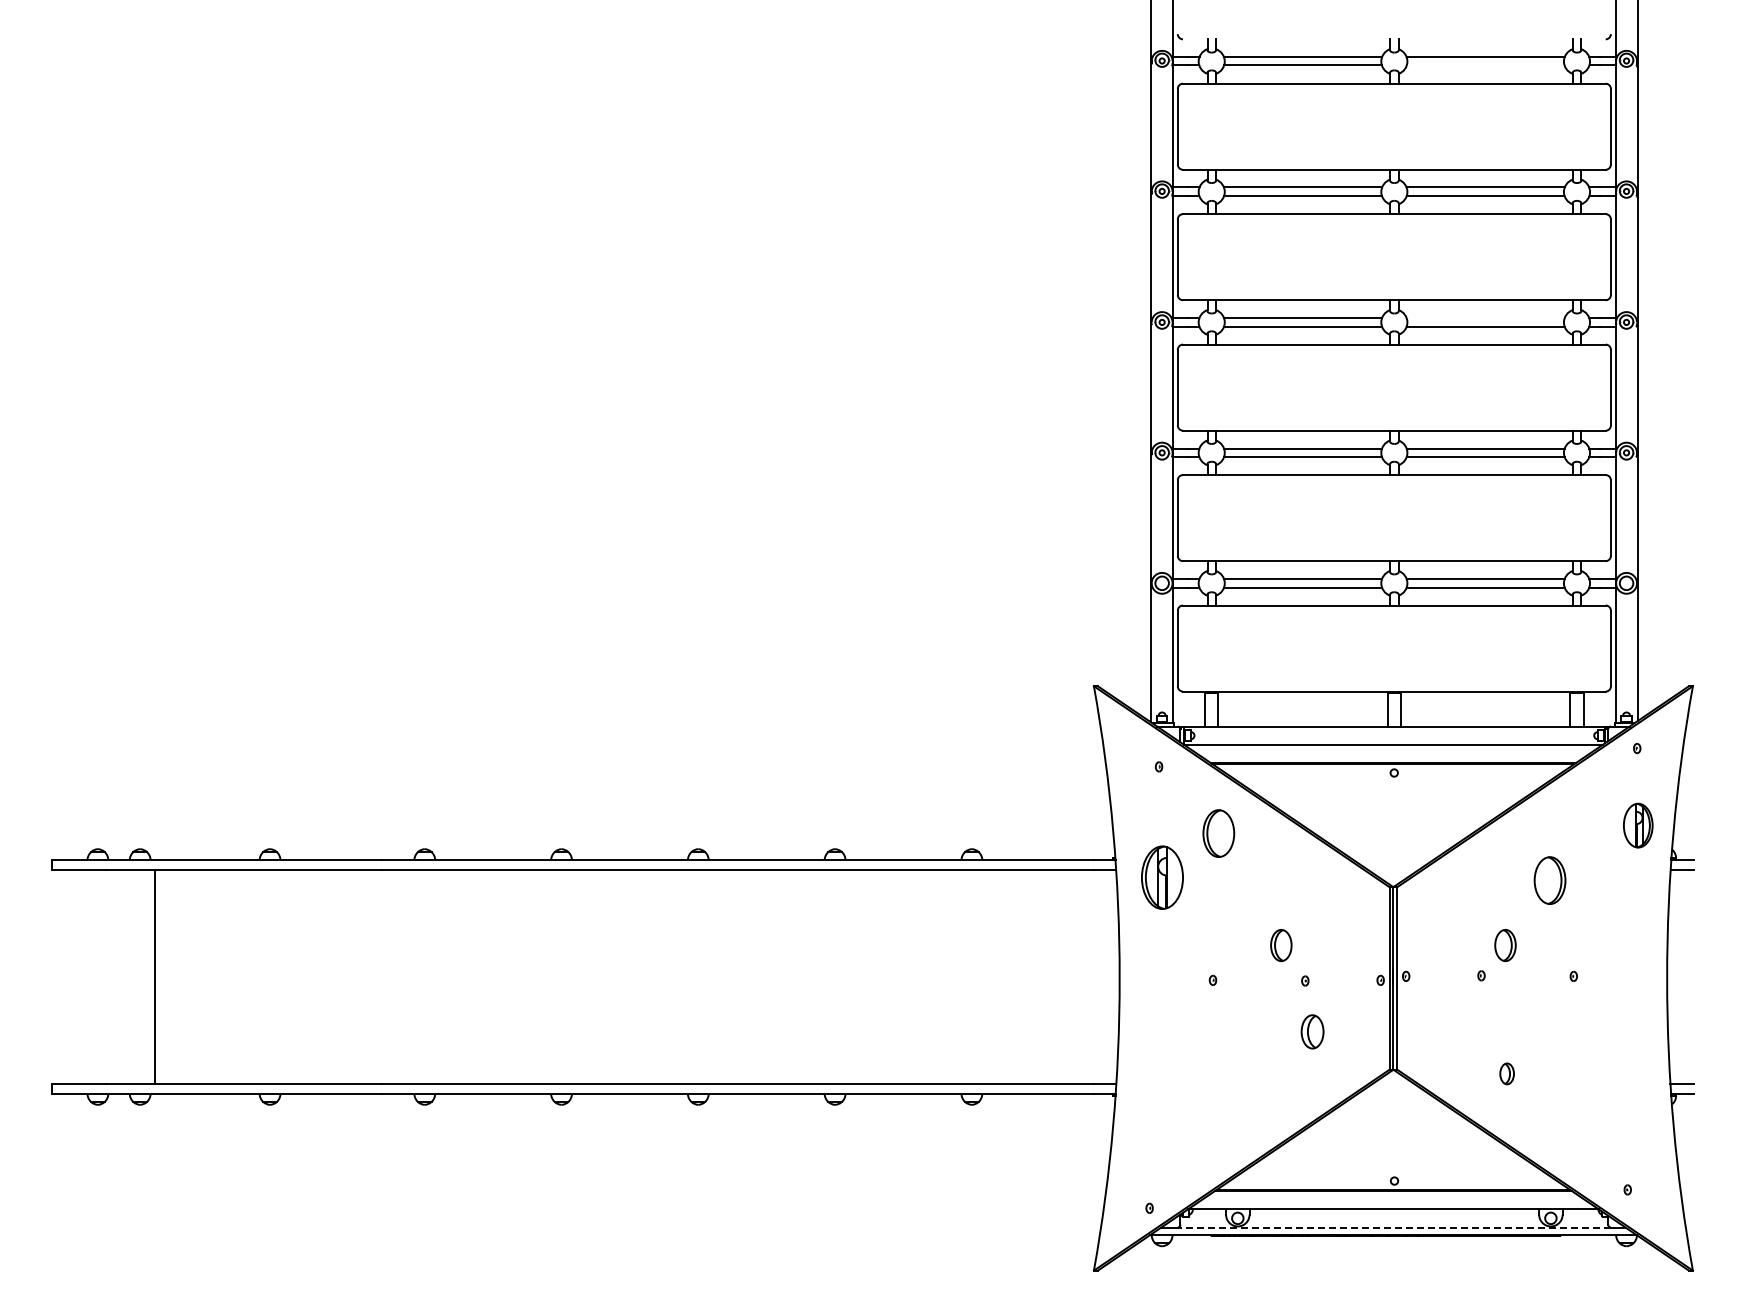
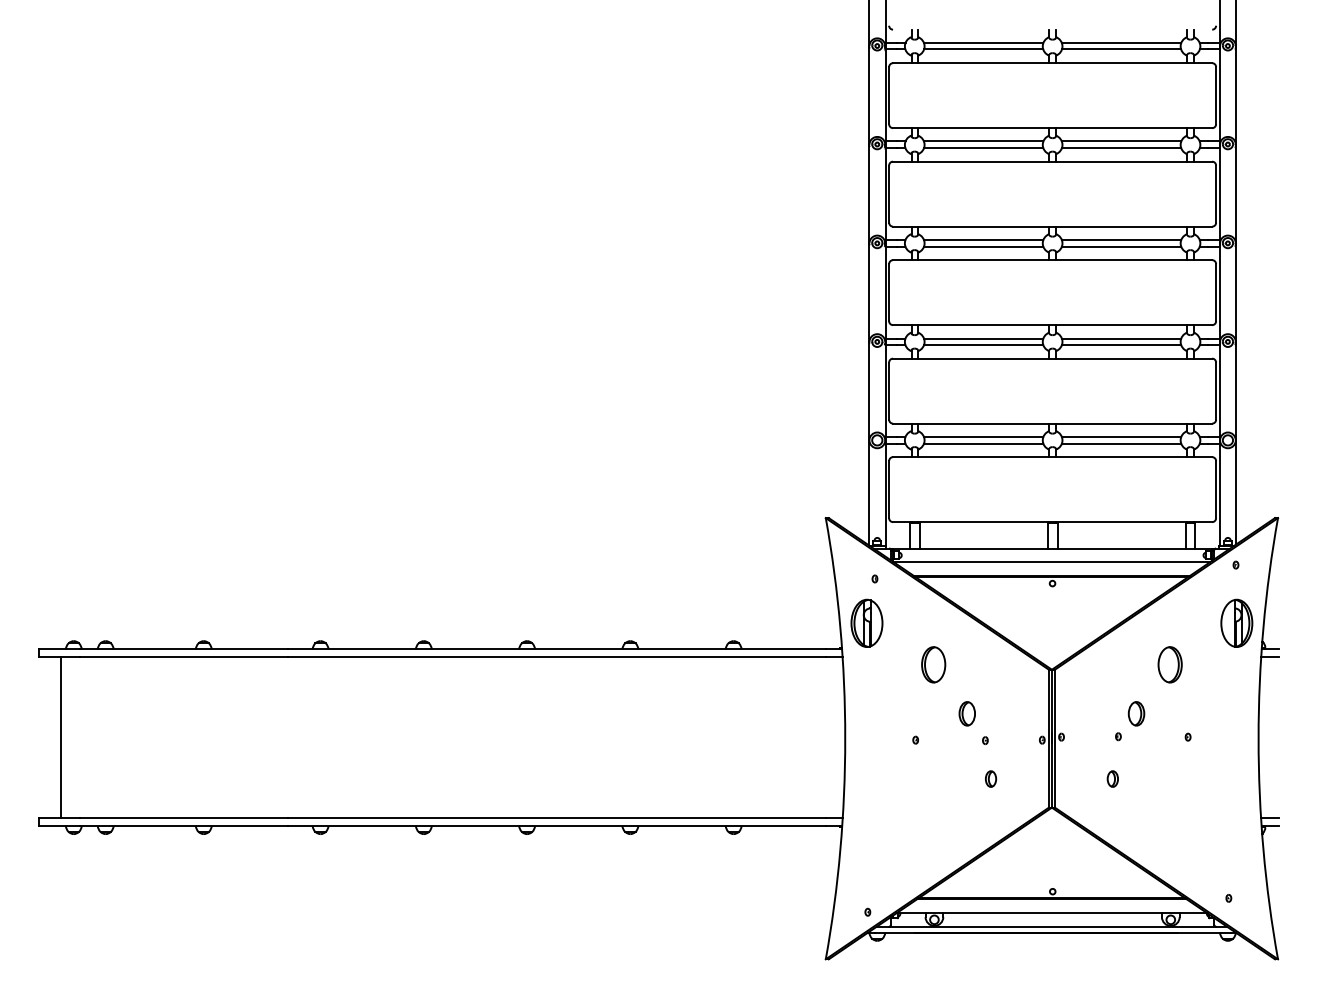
line: (1485, 65) -> (1121, 49), added
line: (1485, 318) -> (1121, 240), added
part: (1637, 825) -> (1236, 623), size x1.43
part: (1218, 833) -> (933, 664), moved
part: (1162, 877) -> (867, 623), moved
line: (155, 977) -> (61, 737), moved
part: (1312, 1031) -> (990, 778), size x0.62
part: (1506, 1073) -> (1112, 778), moved
line: (1394, 1227) -> (1052, 926), dashed -> solid

